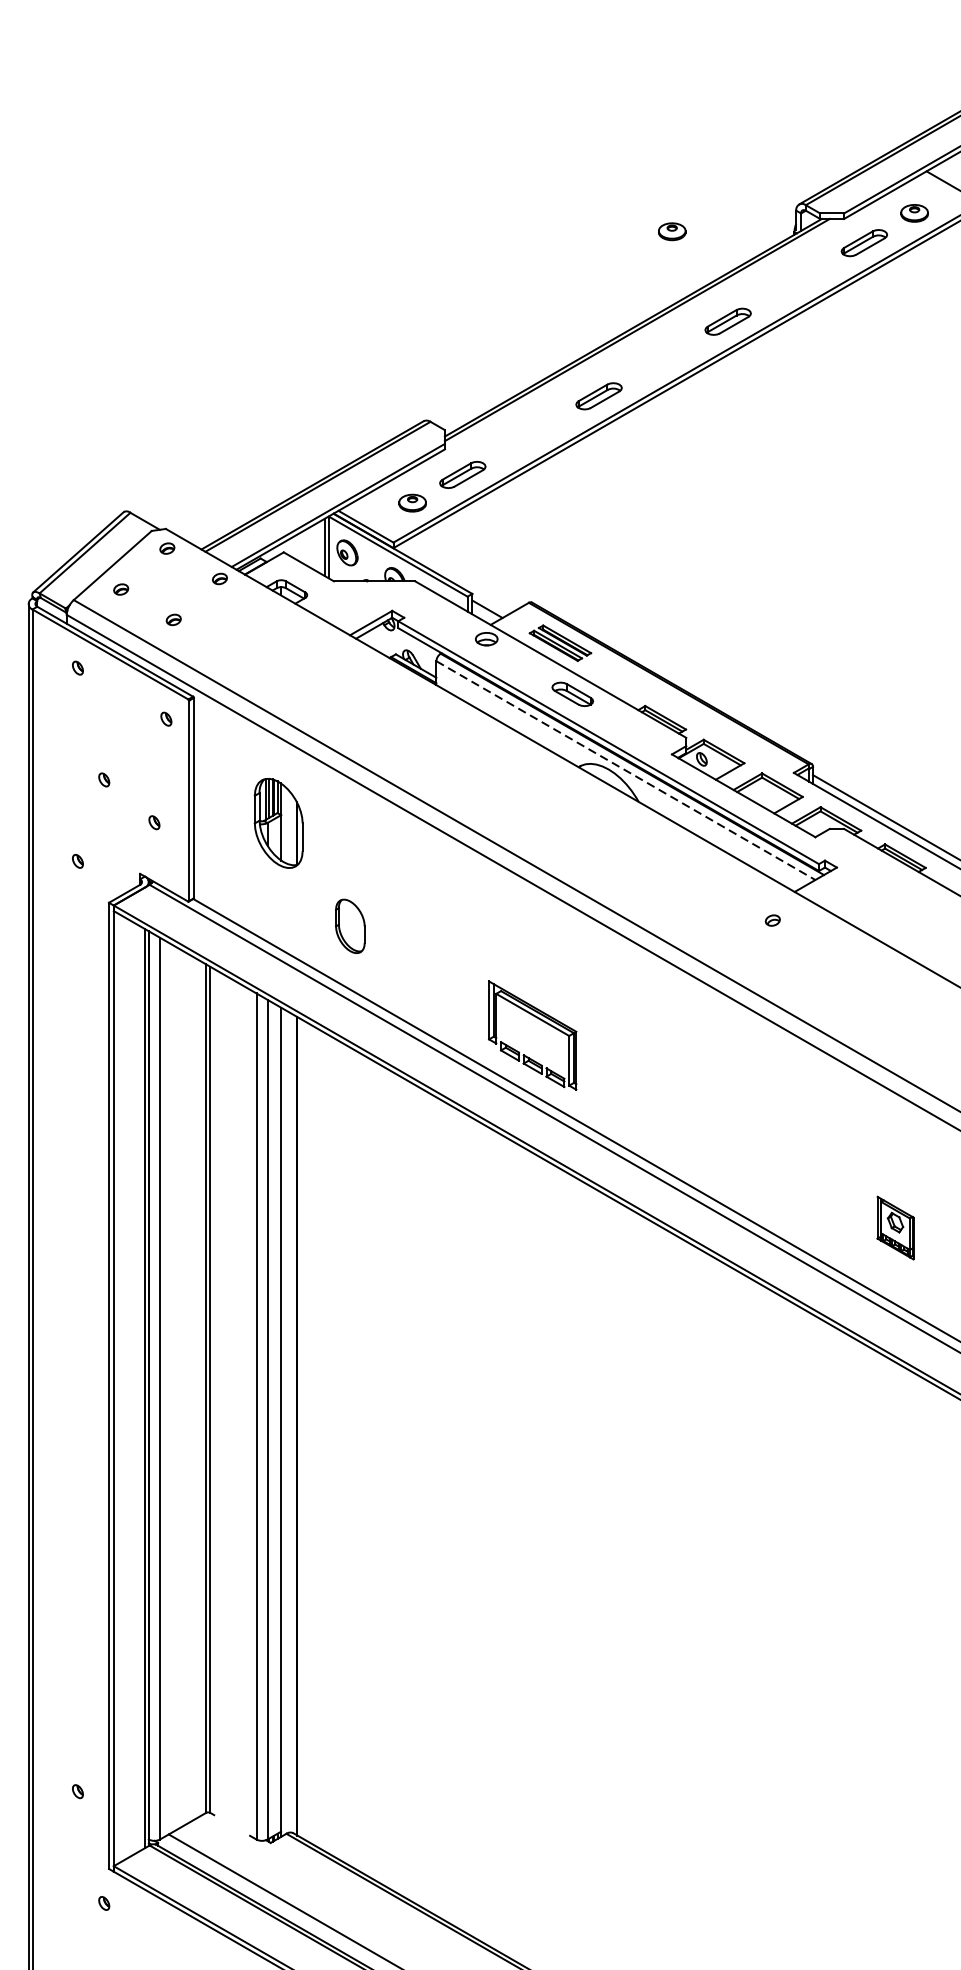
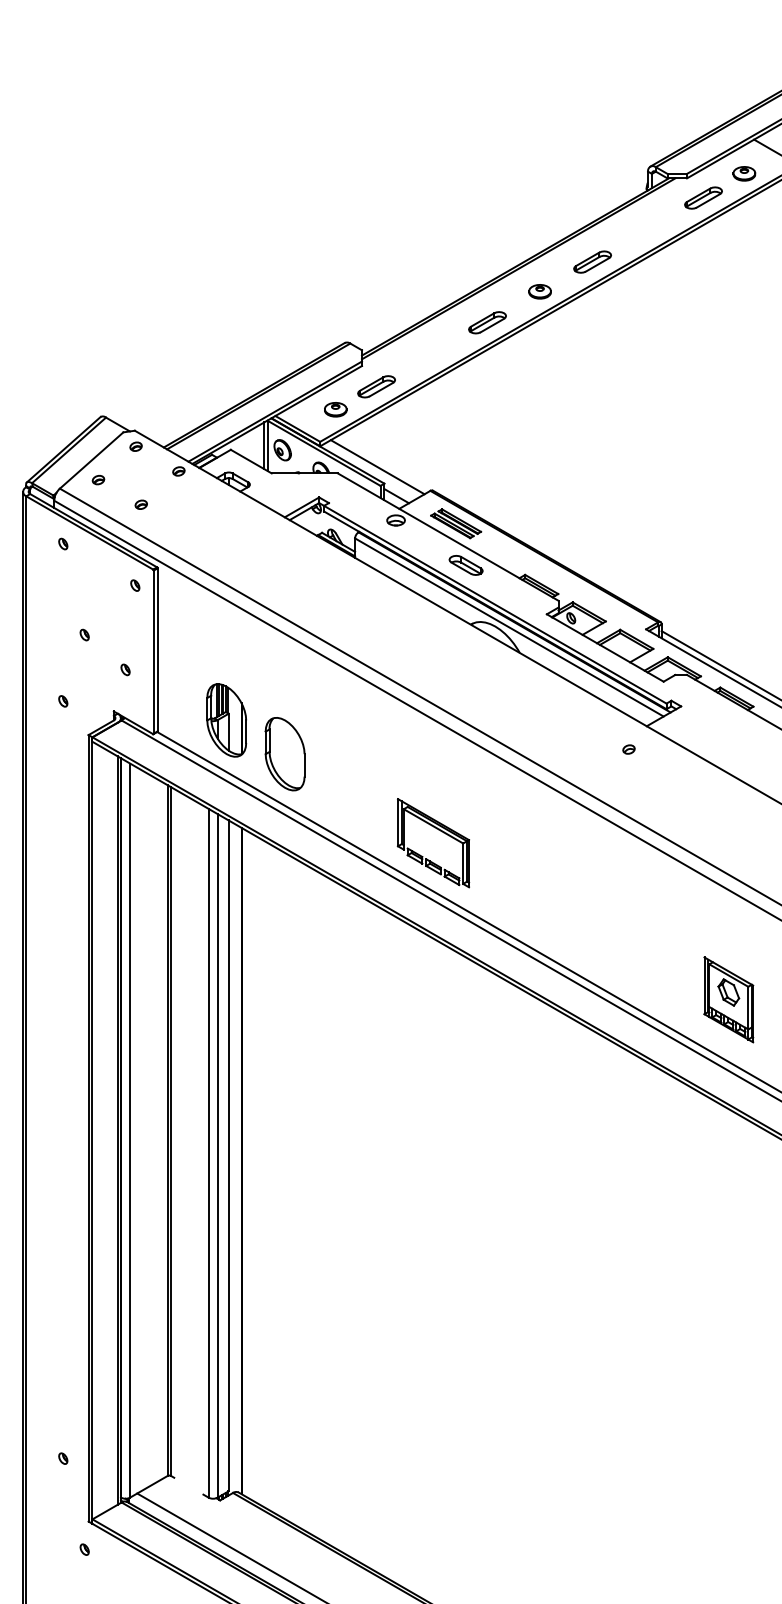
part: (671, 231) -> (539, 291), moved
line: (463, 574) -> (377, 467), added
line: (626, 770) -> (509, 627), dashed -> solid
part: (278, 823) -> (226, 720), moved
part: (349, 926) -> (284, 754), size x1.67
part: (895, 1227) -> (728, 999), size x1.67

